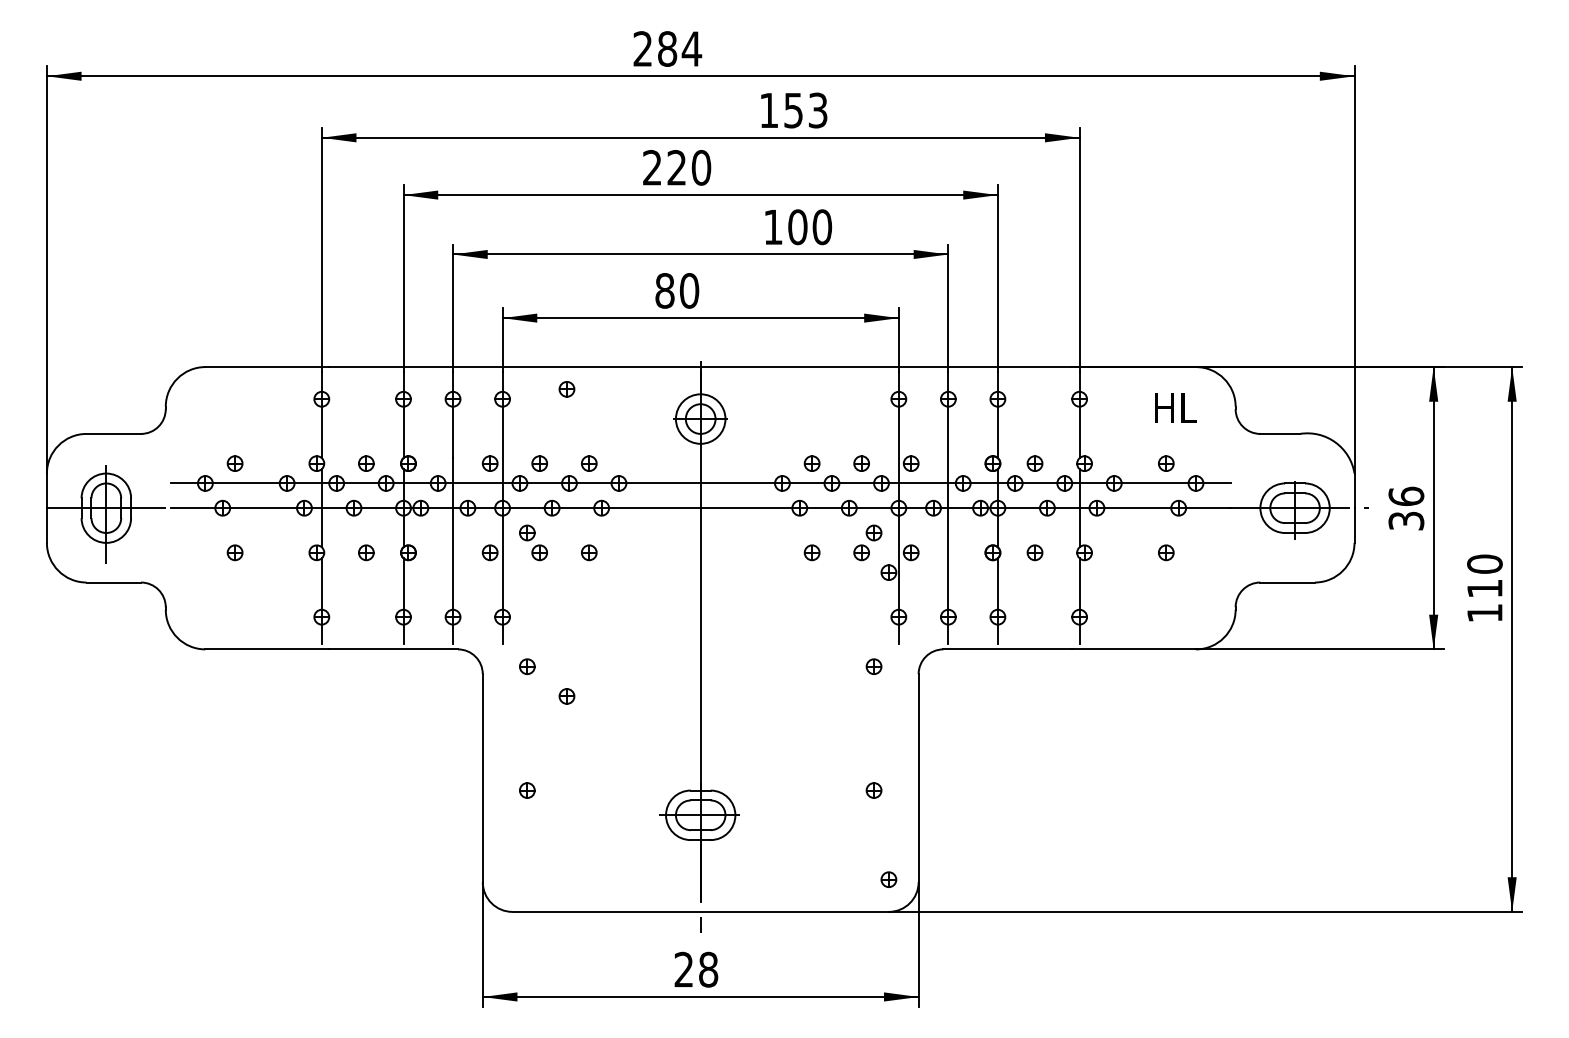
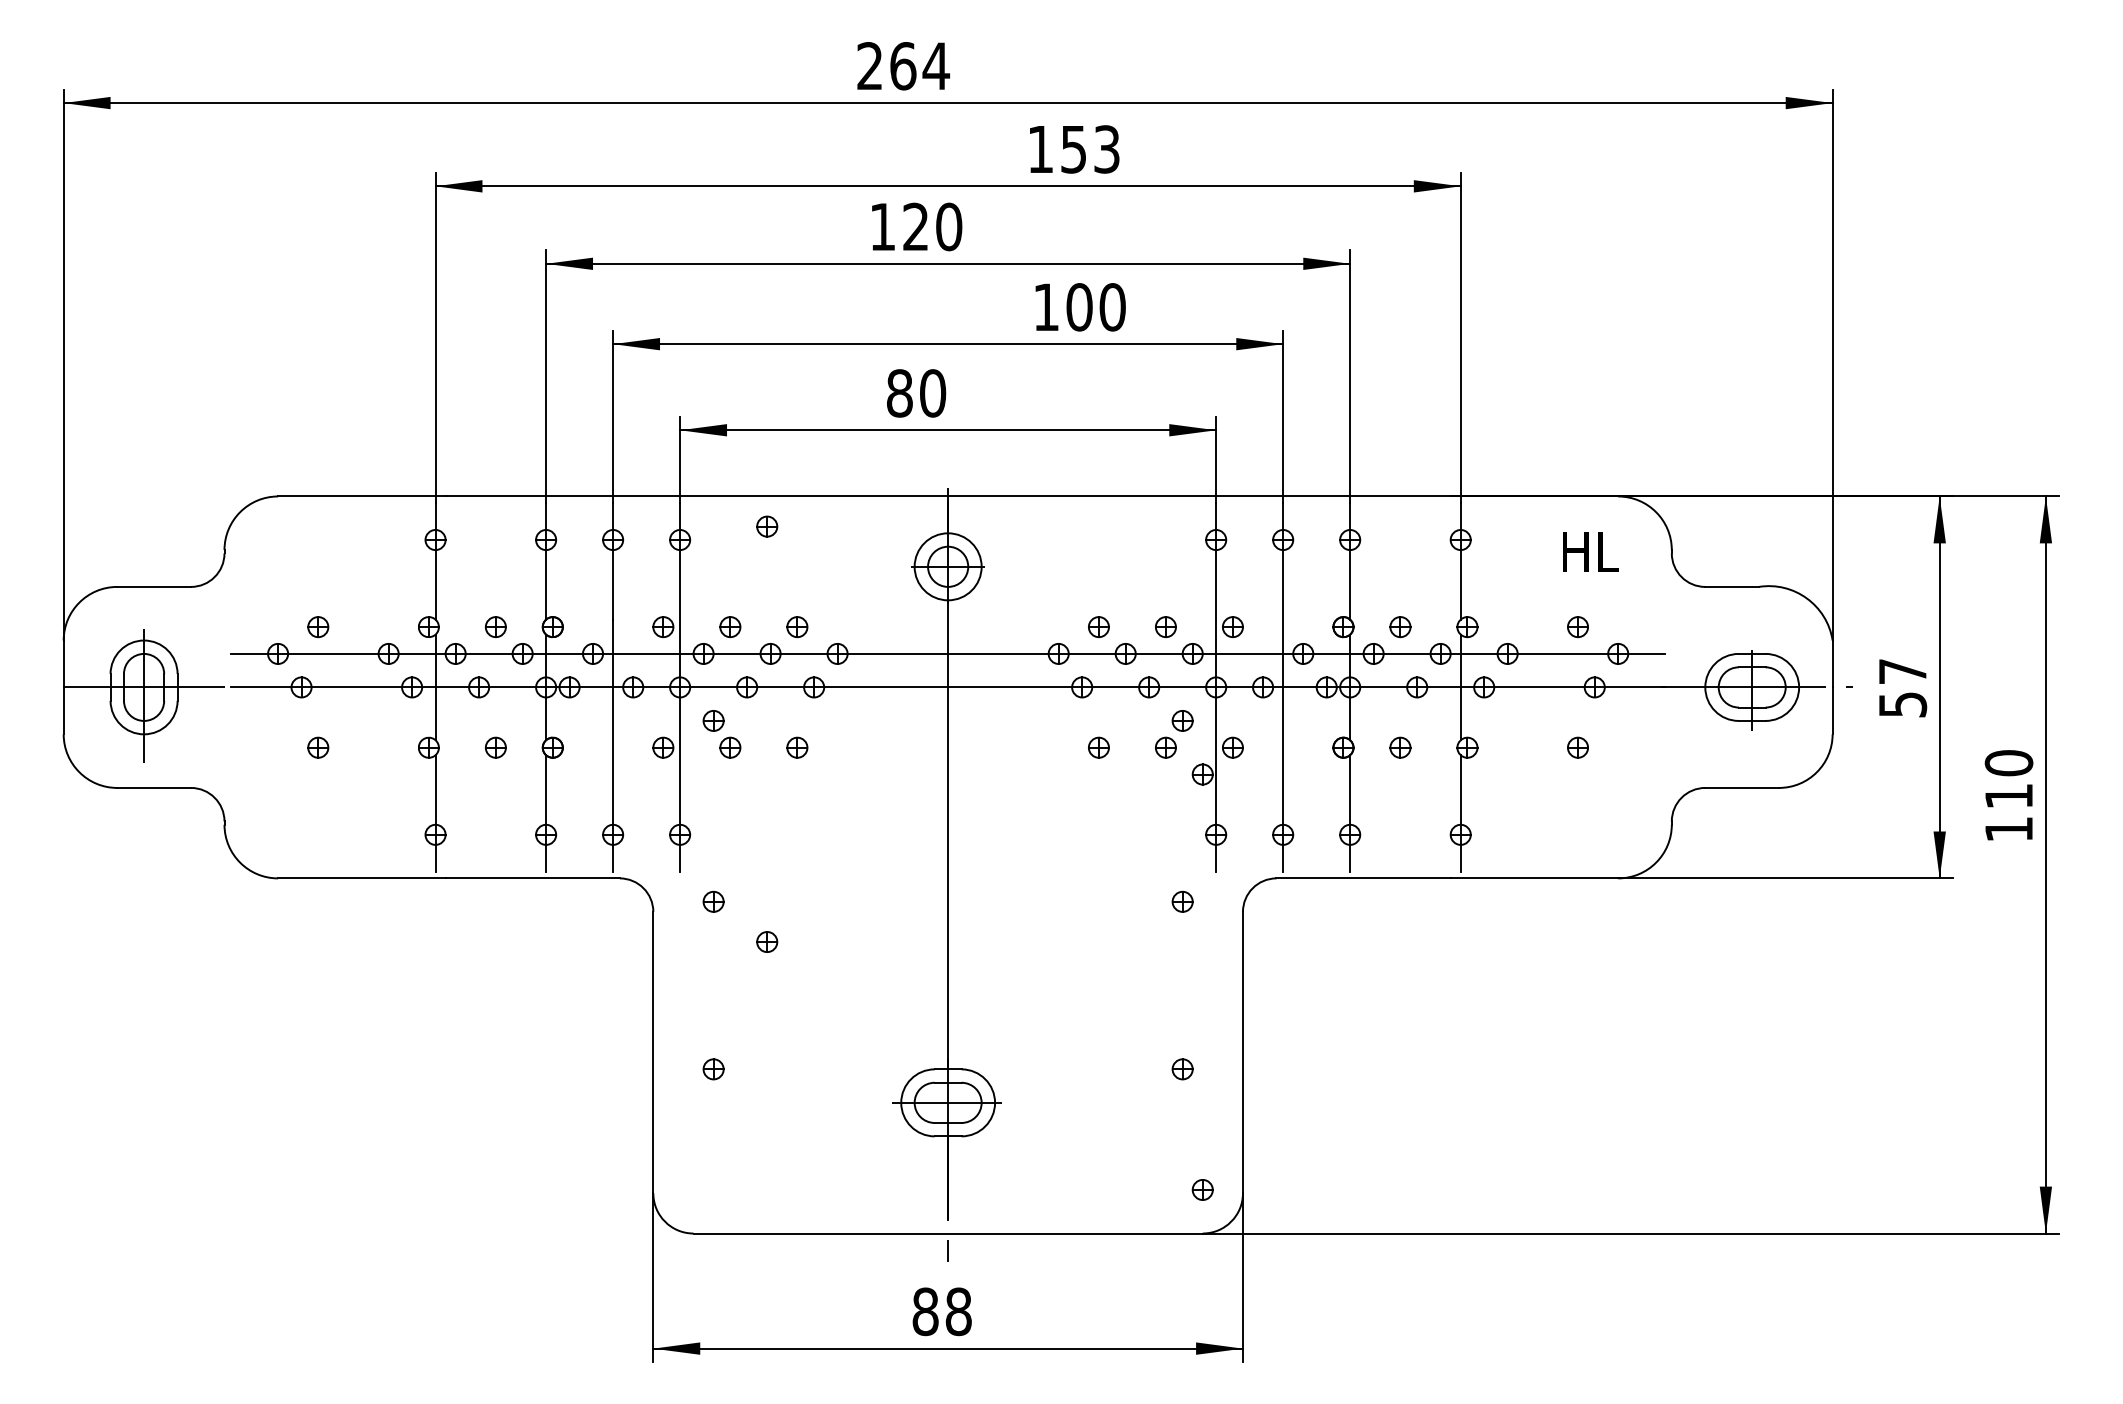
text: (667, 49) -> (903, 66), 284 -> 264
text: (652, 167) -> (882, 226), 220 -> 120
text: (1406, 508) -> (1902, 687), 36 -> 57
text: (683, 969) -> (925, 1311), 28 -> 88

